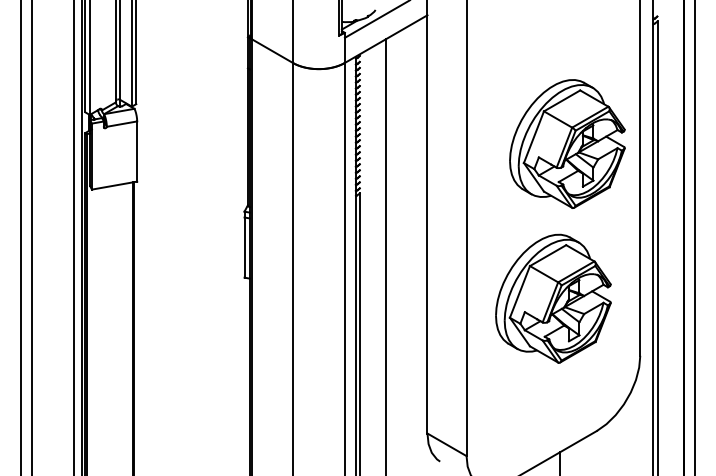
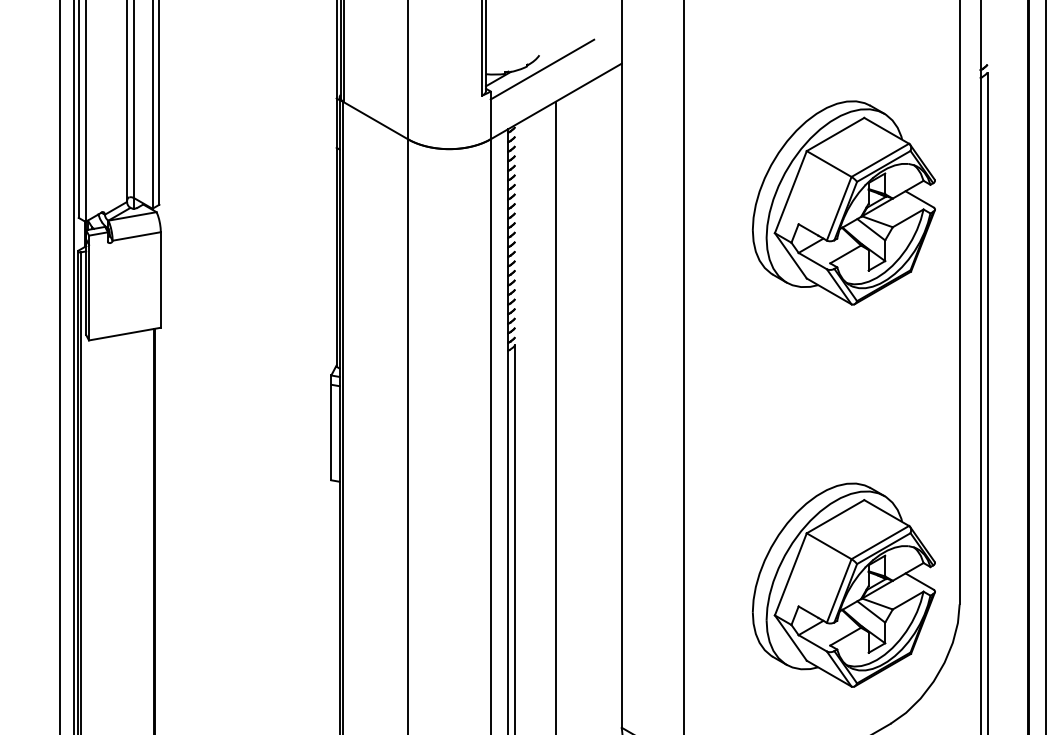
part: (567, 143) -> (844, 202), moved
part: (553, 298) -> (844, 584), moved

